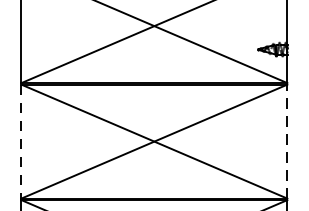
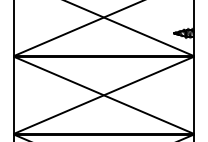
line: (287, 140) -> (193, 94), dashed -> solid
line: (21, 141) -> (14, 95), dashed -> solid

